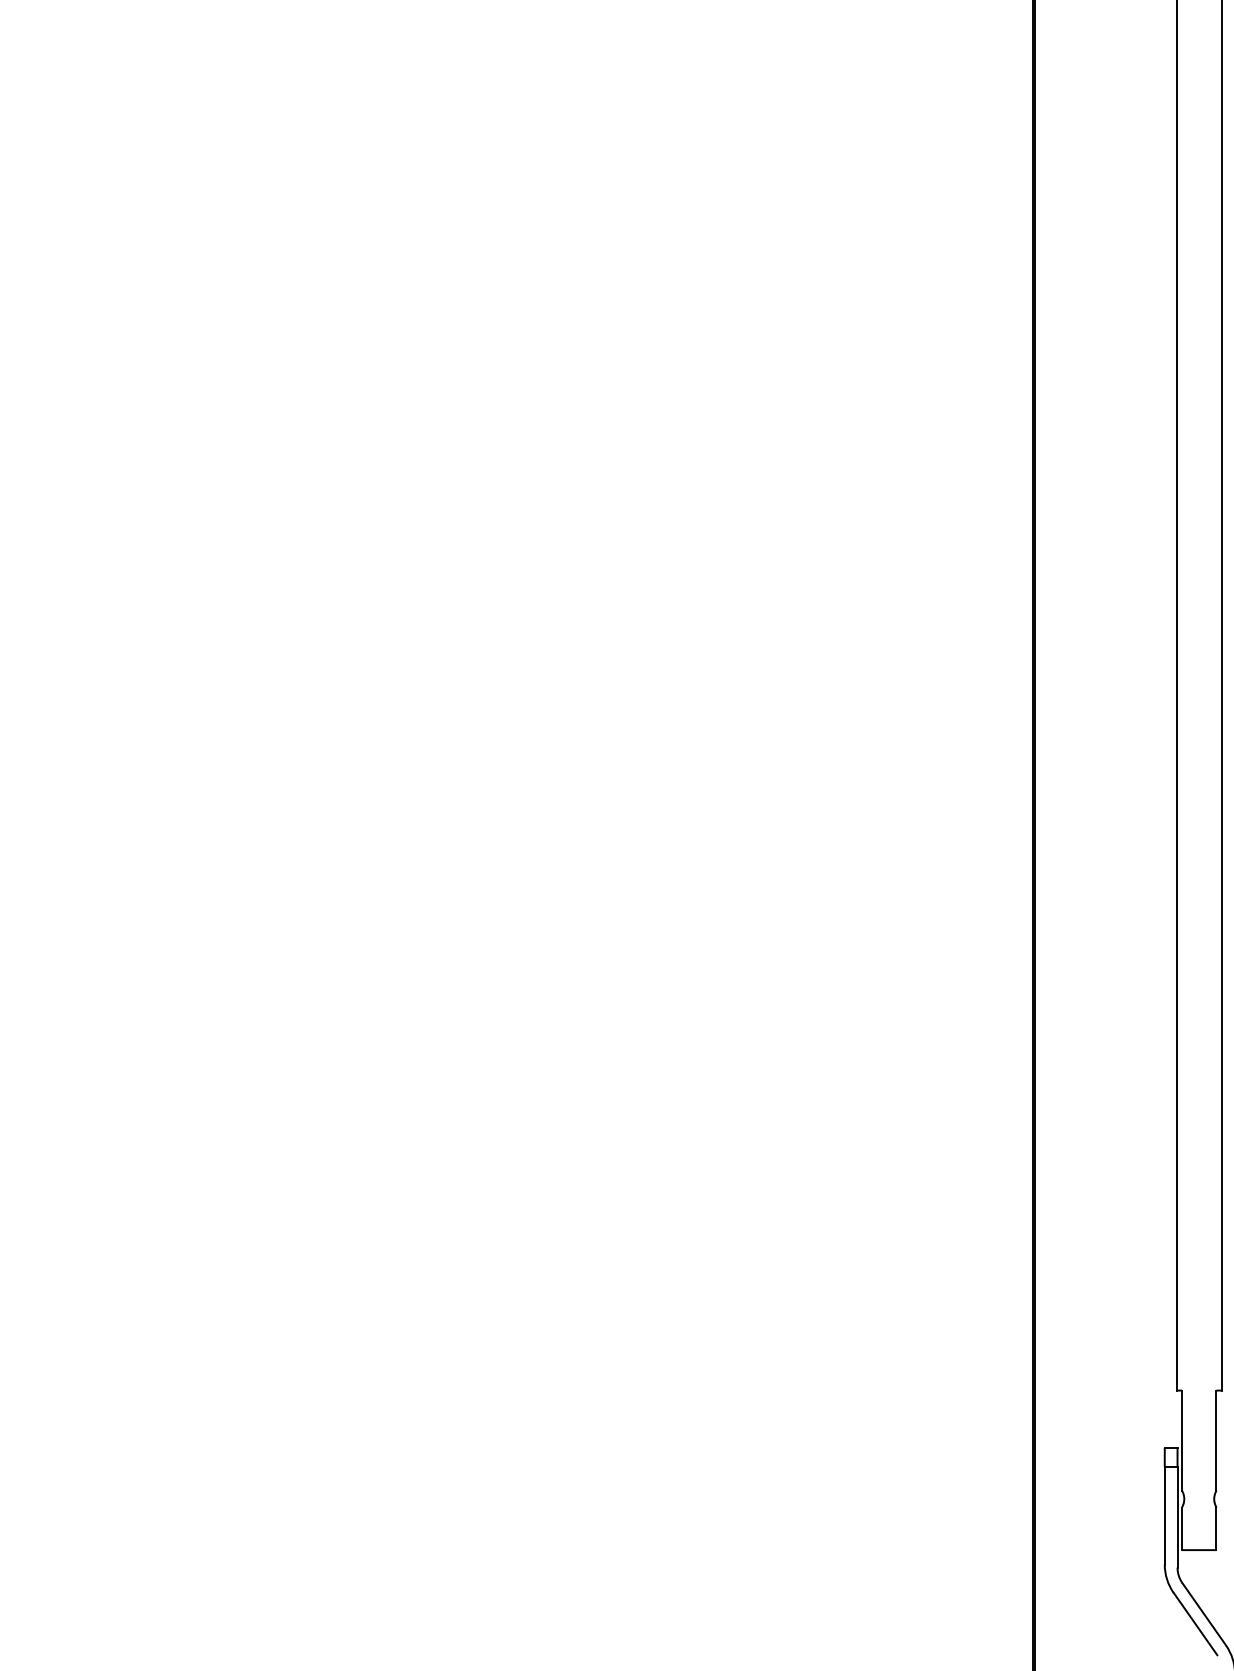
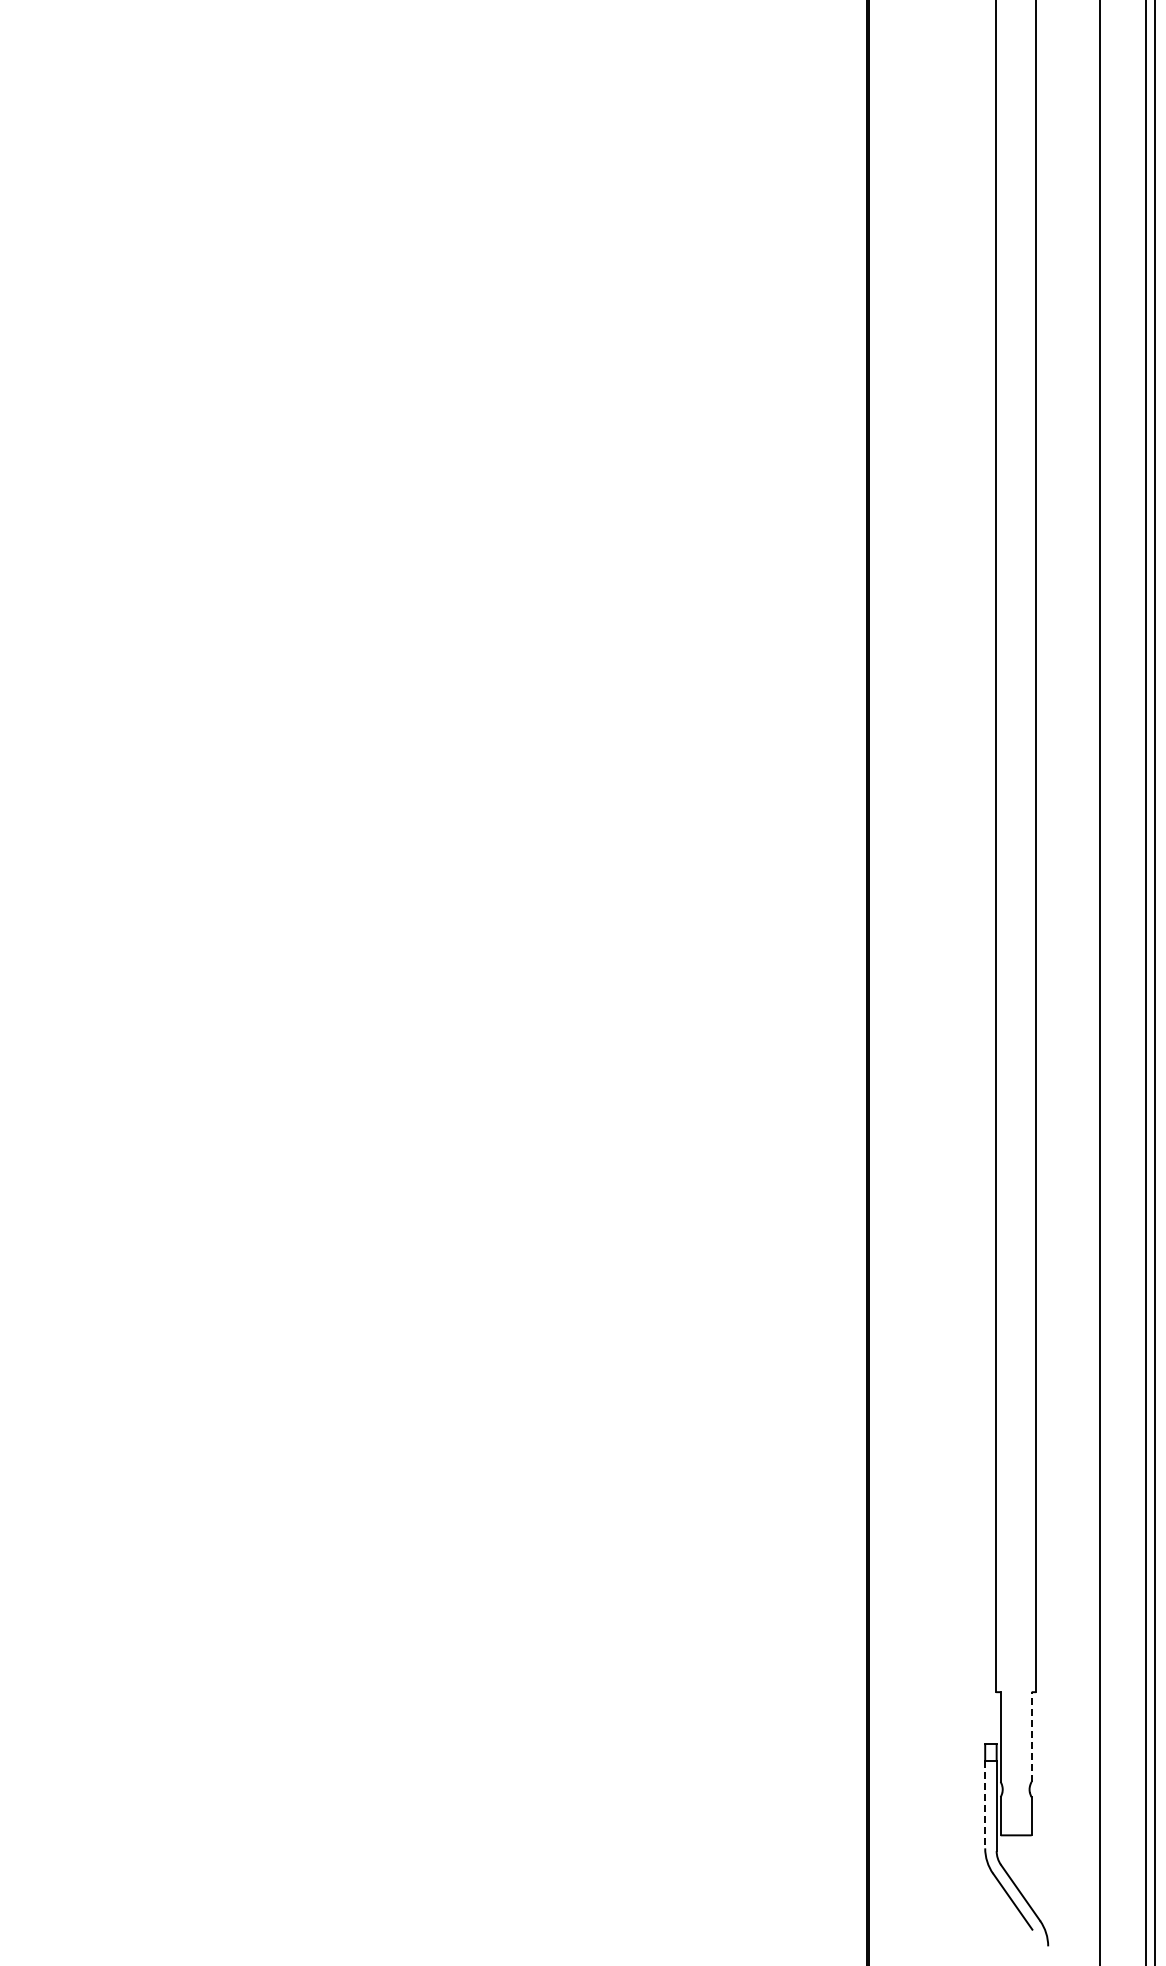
line: (1216, 1441) -> (1031, 1737), solid -> dashed
line: (1165, 1515) -> (985, 1804), solid -> dashed

